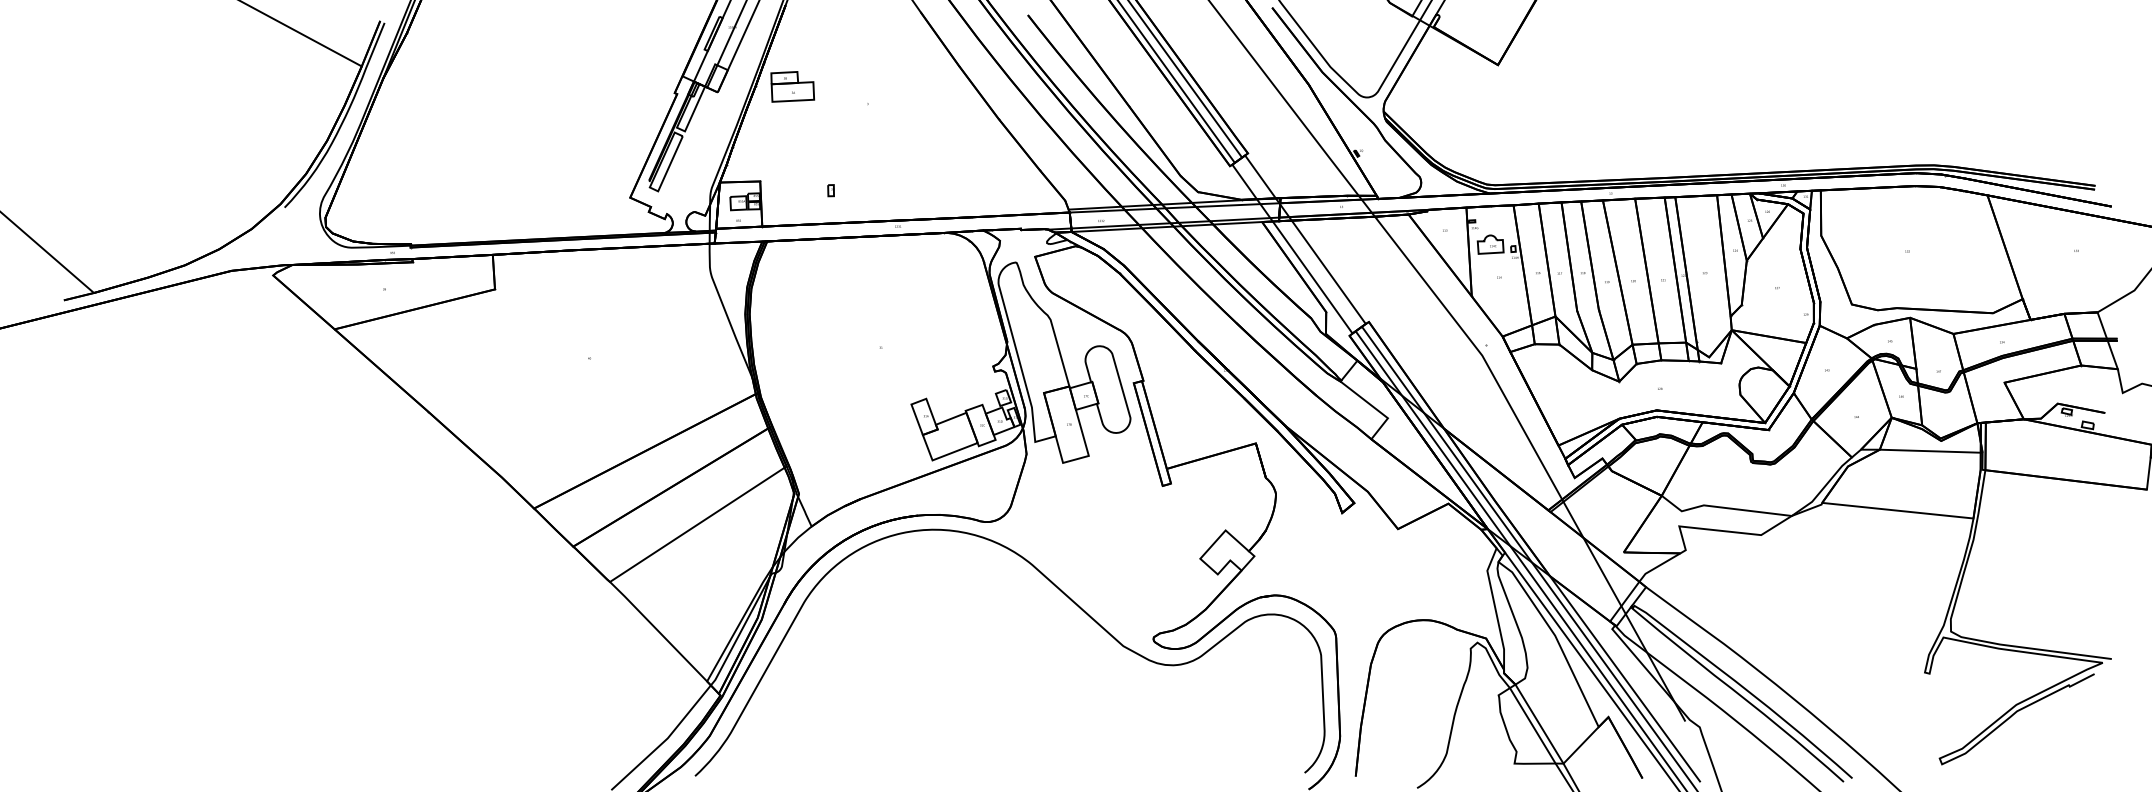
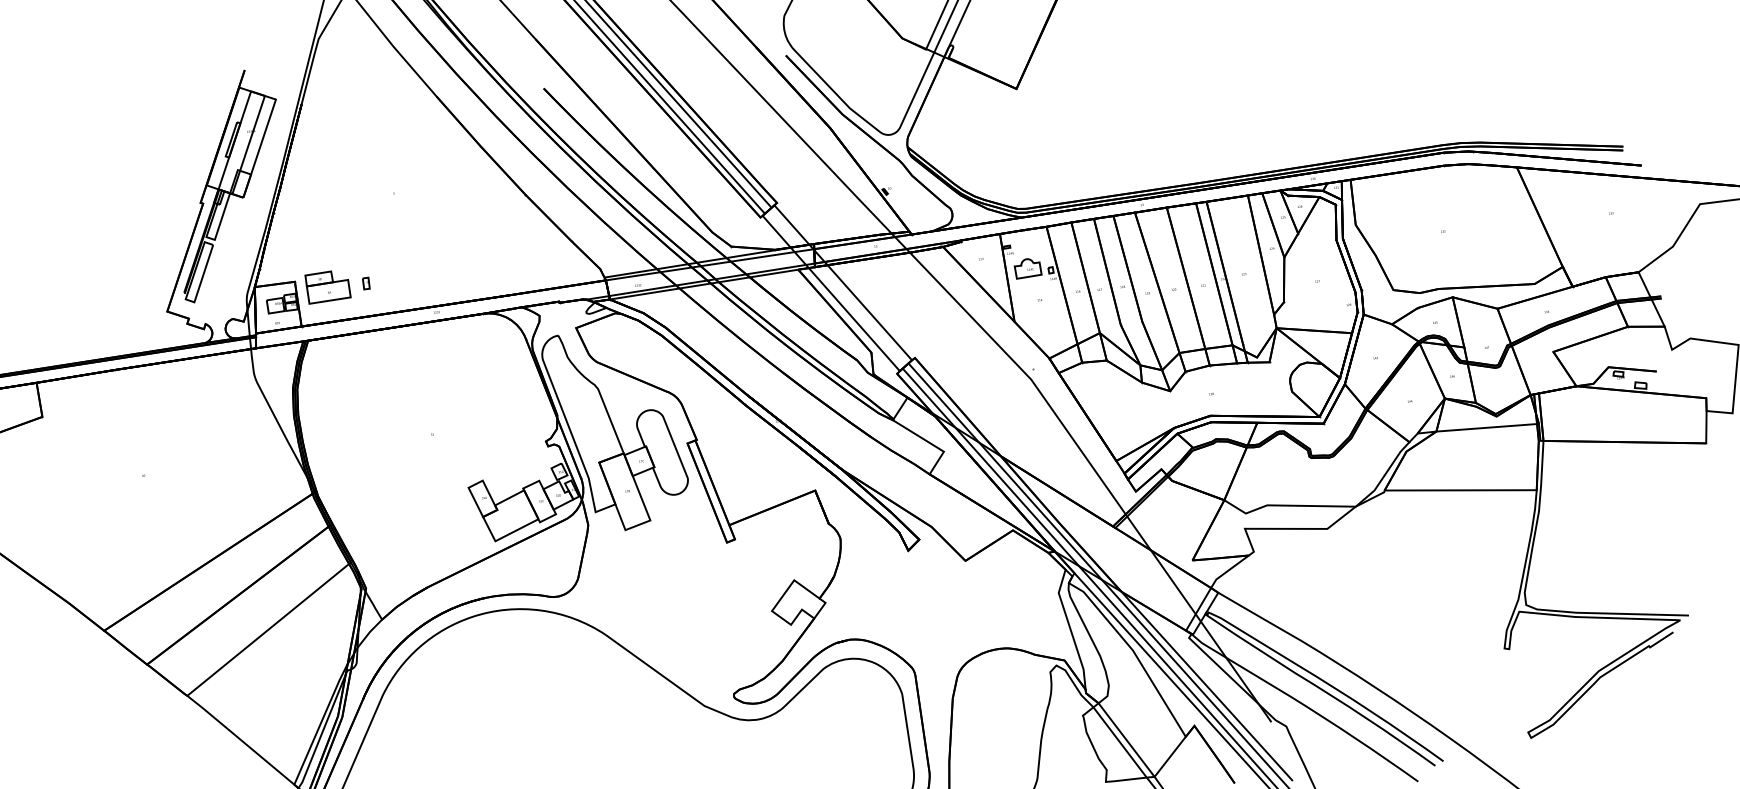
part: (792, 86) -> (327, 286), moved

